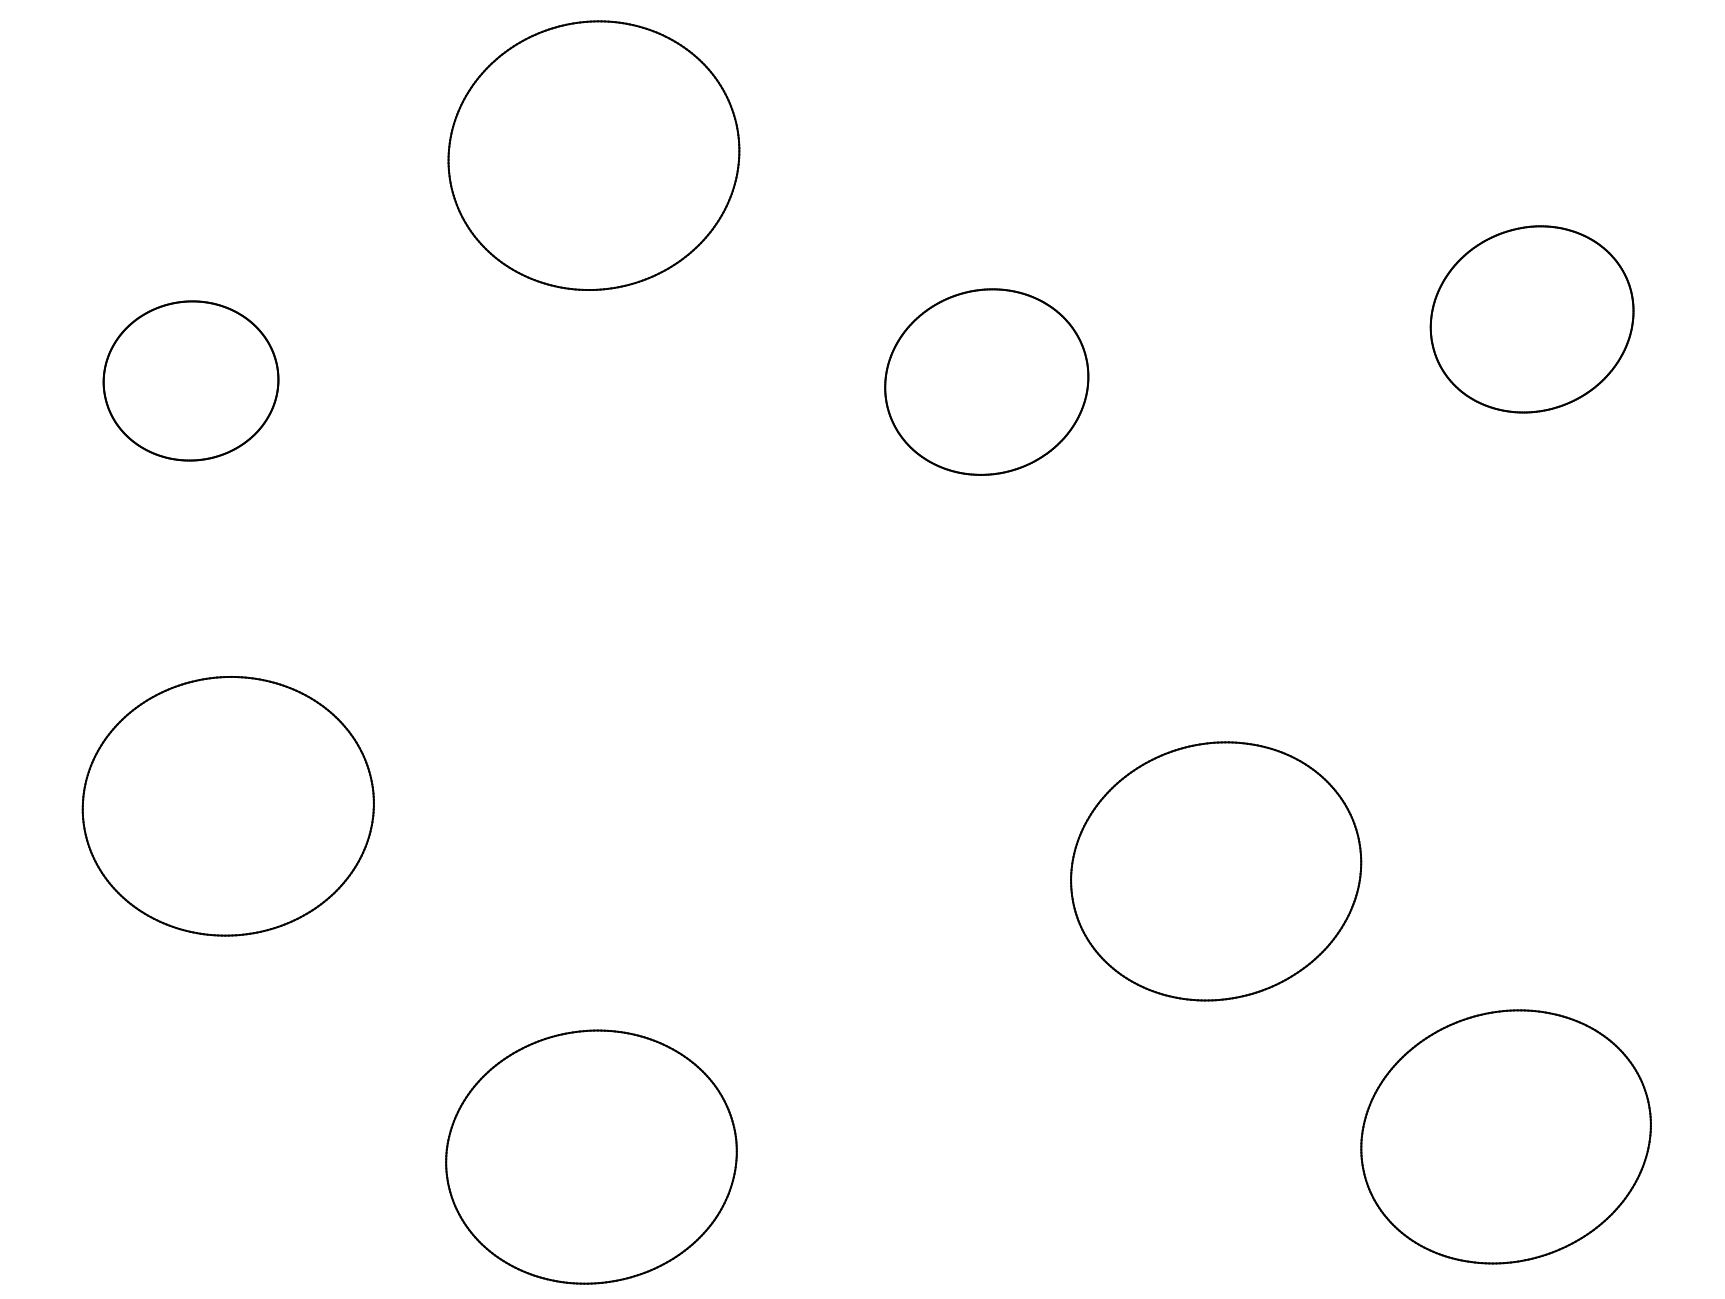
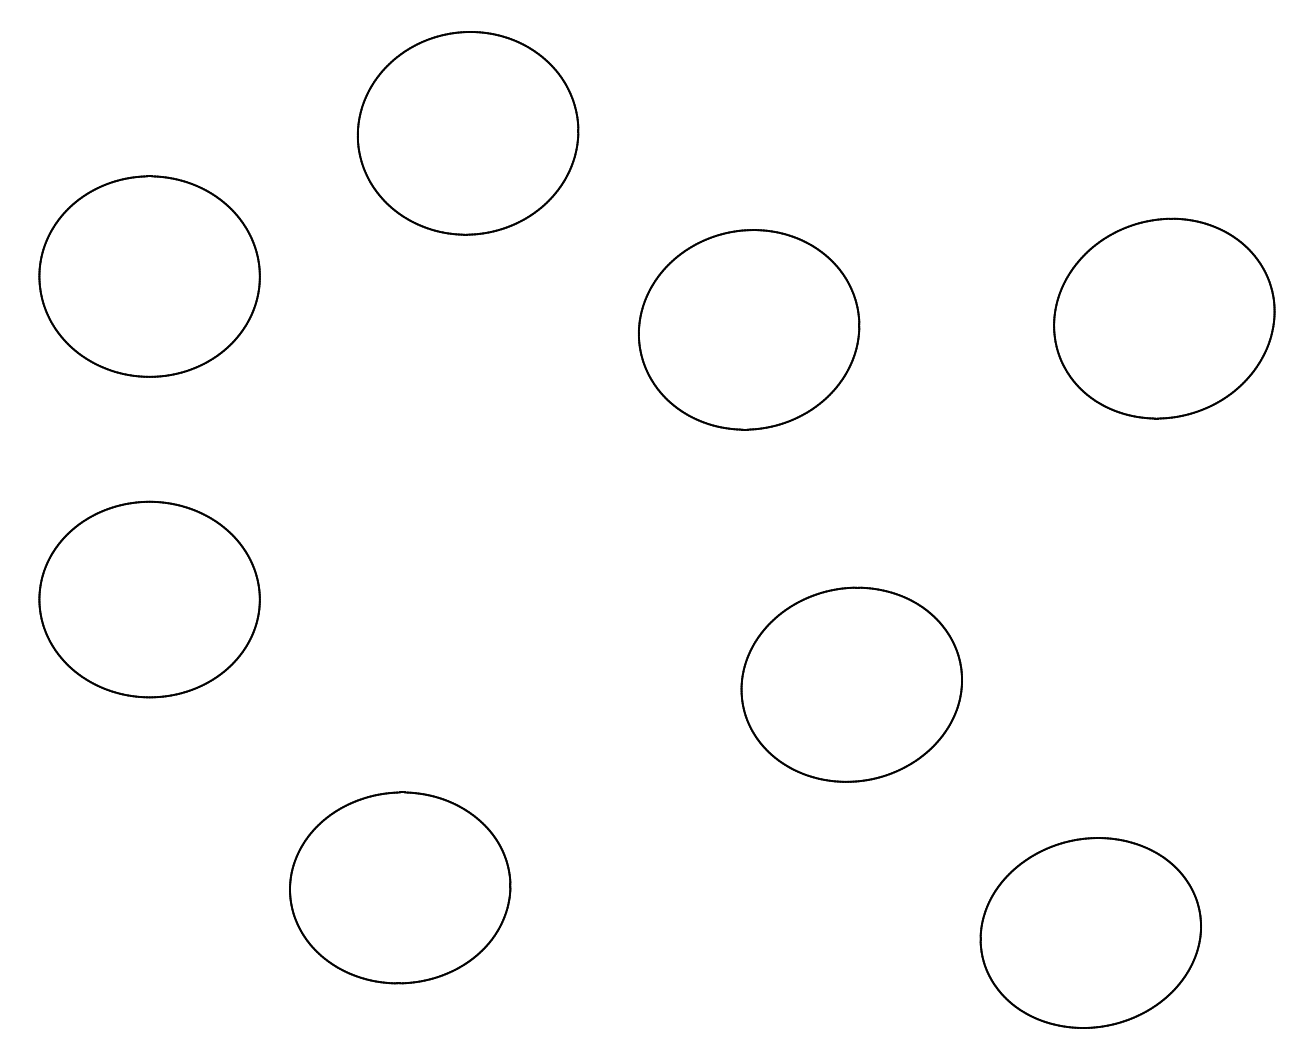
part: (1532, 319) -> (1164, 318), size x1.43
part: (190, 380) -> (149, 276), size x1.67
part: (987, 381) -> (749, 329), size x1.43
part: (1215, 871) -> (851, 684), moved

